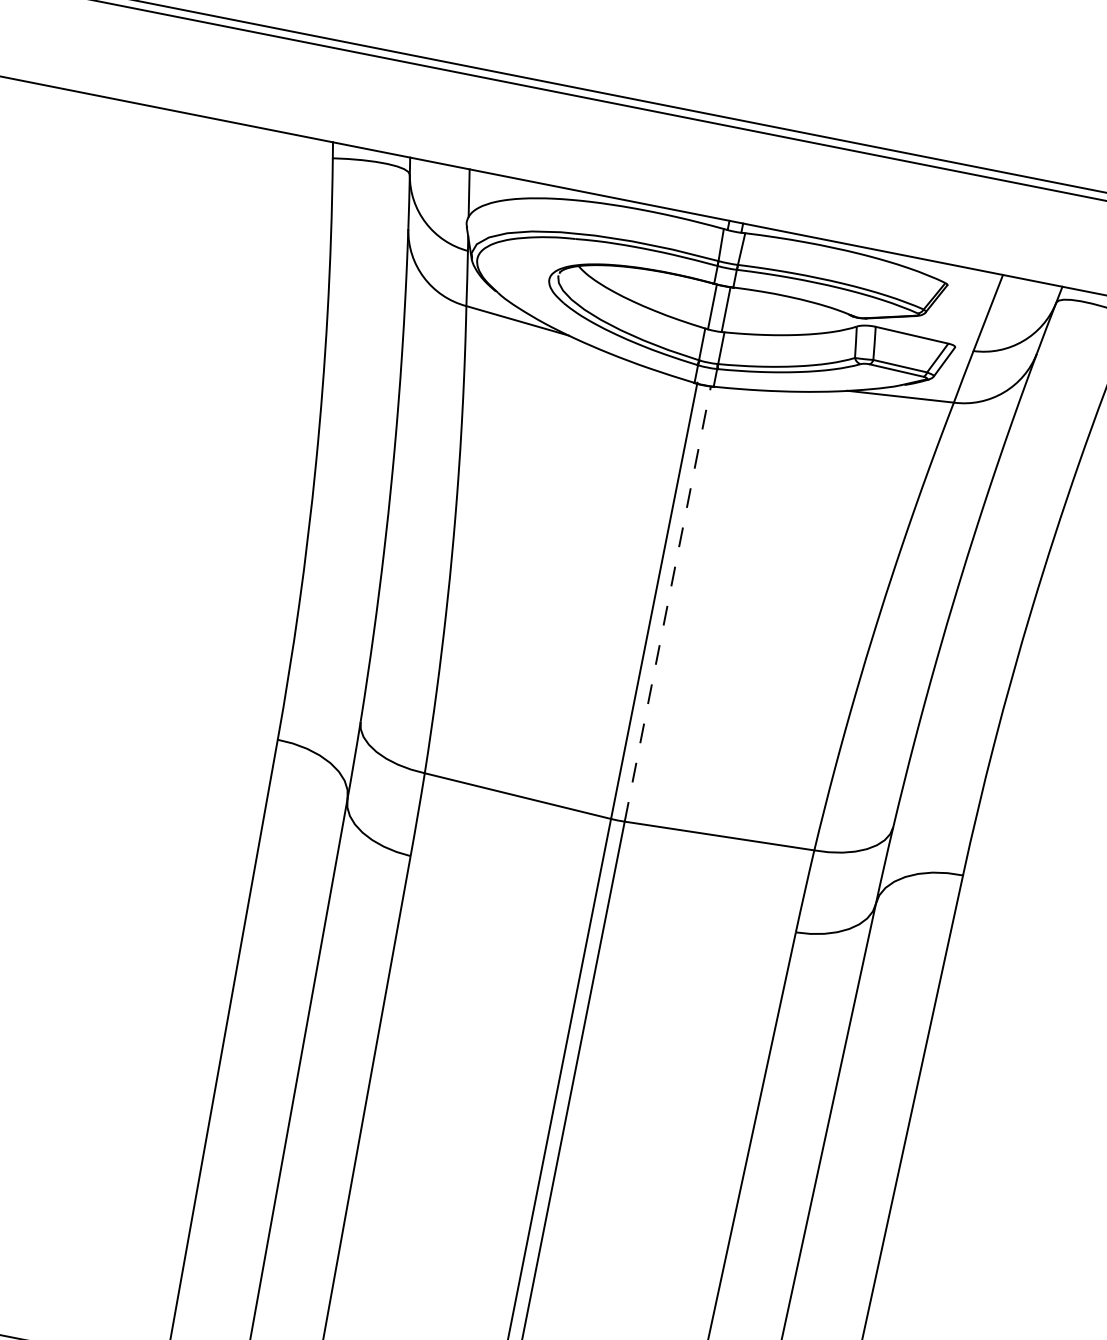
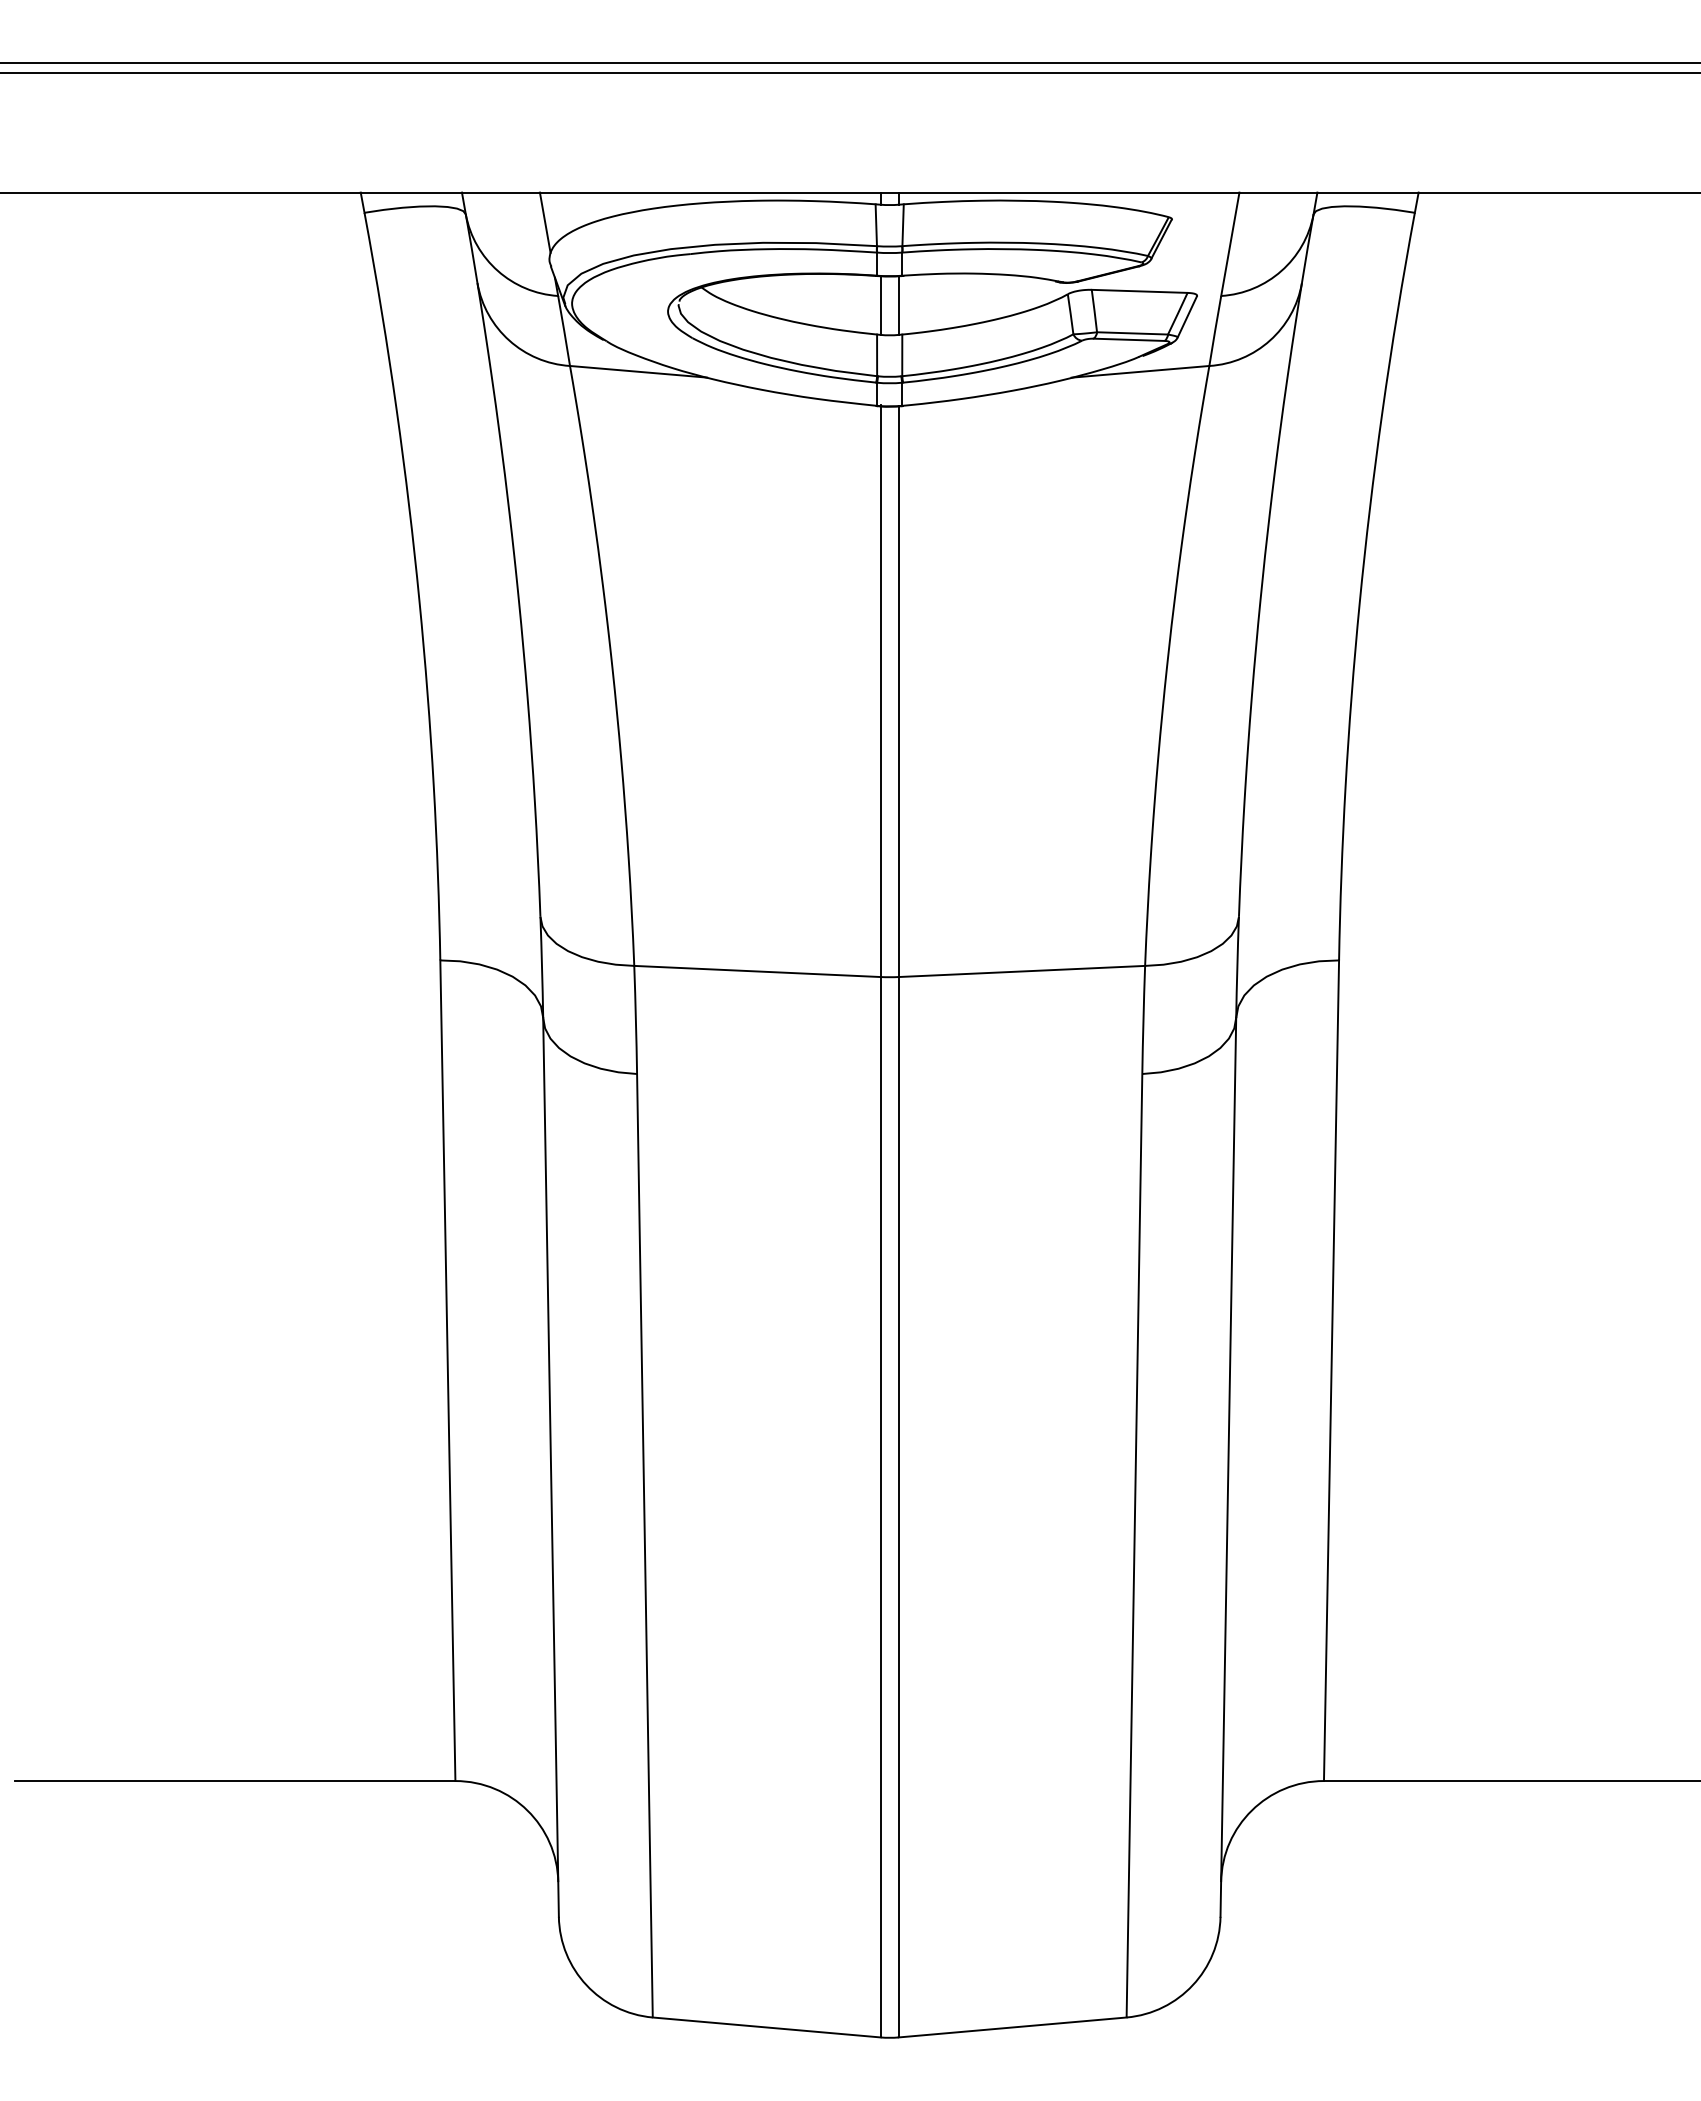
line: (667, 603) -> (898, 691), dashed -> solid

